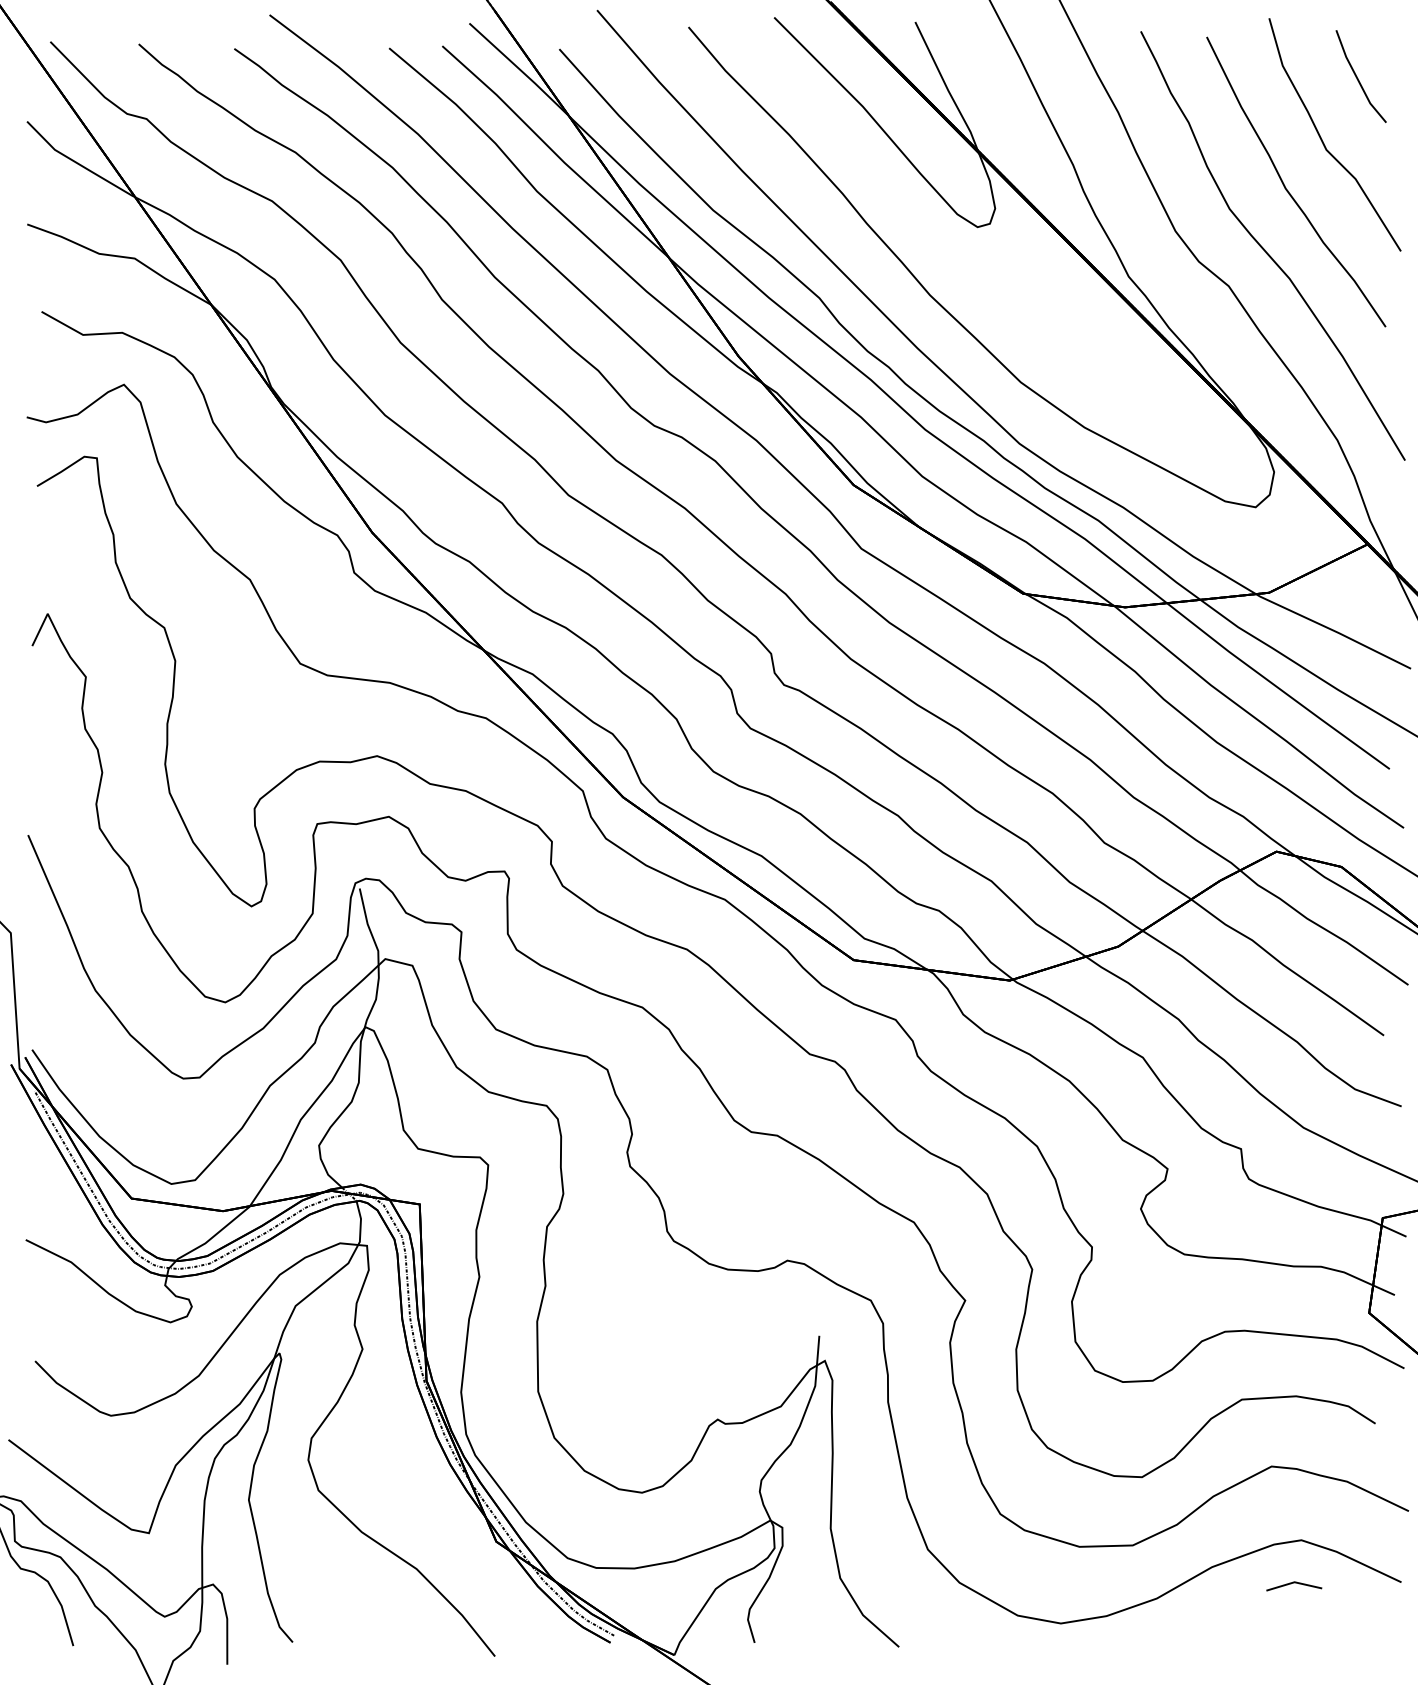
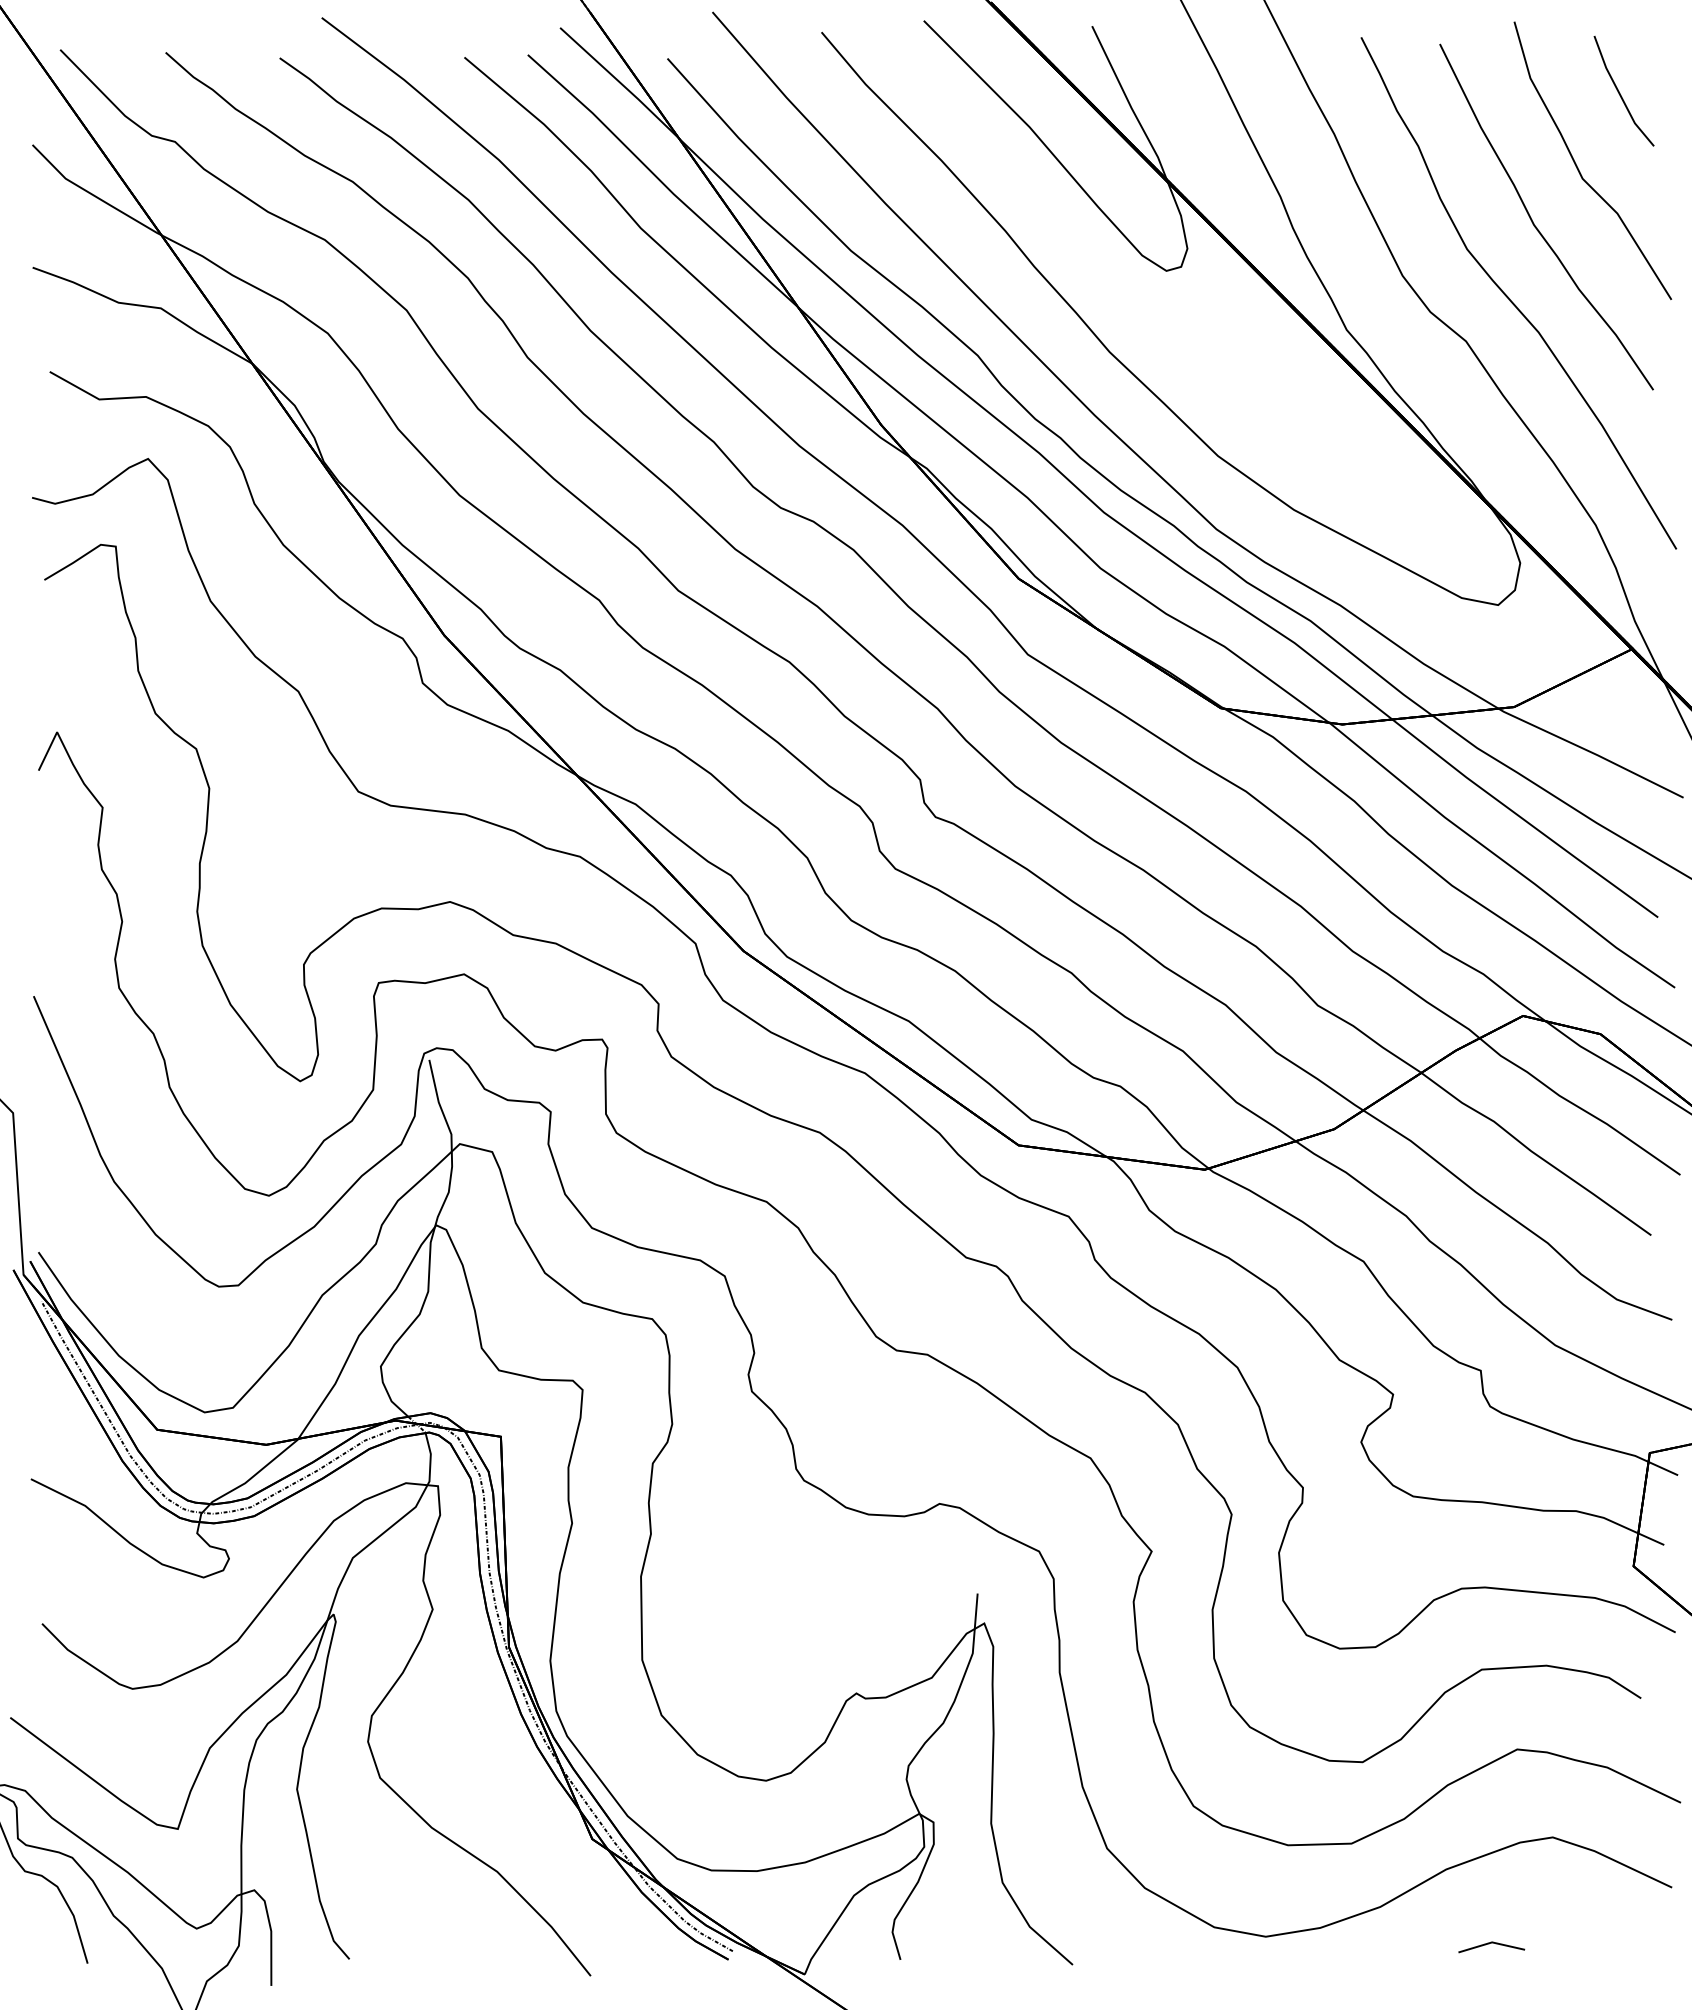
line: (1294, 1583) -> (1492, 1943), moved

